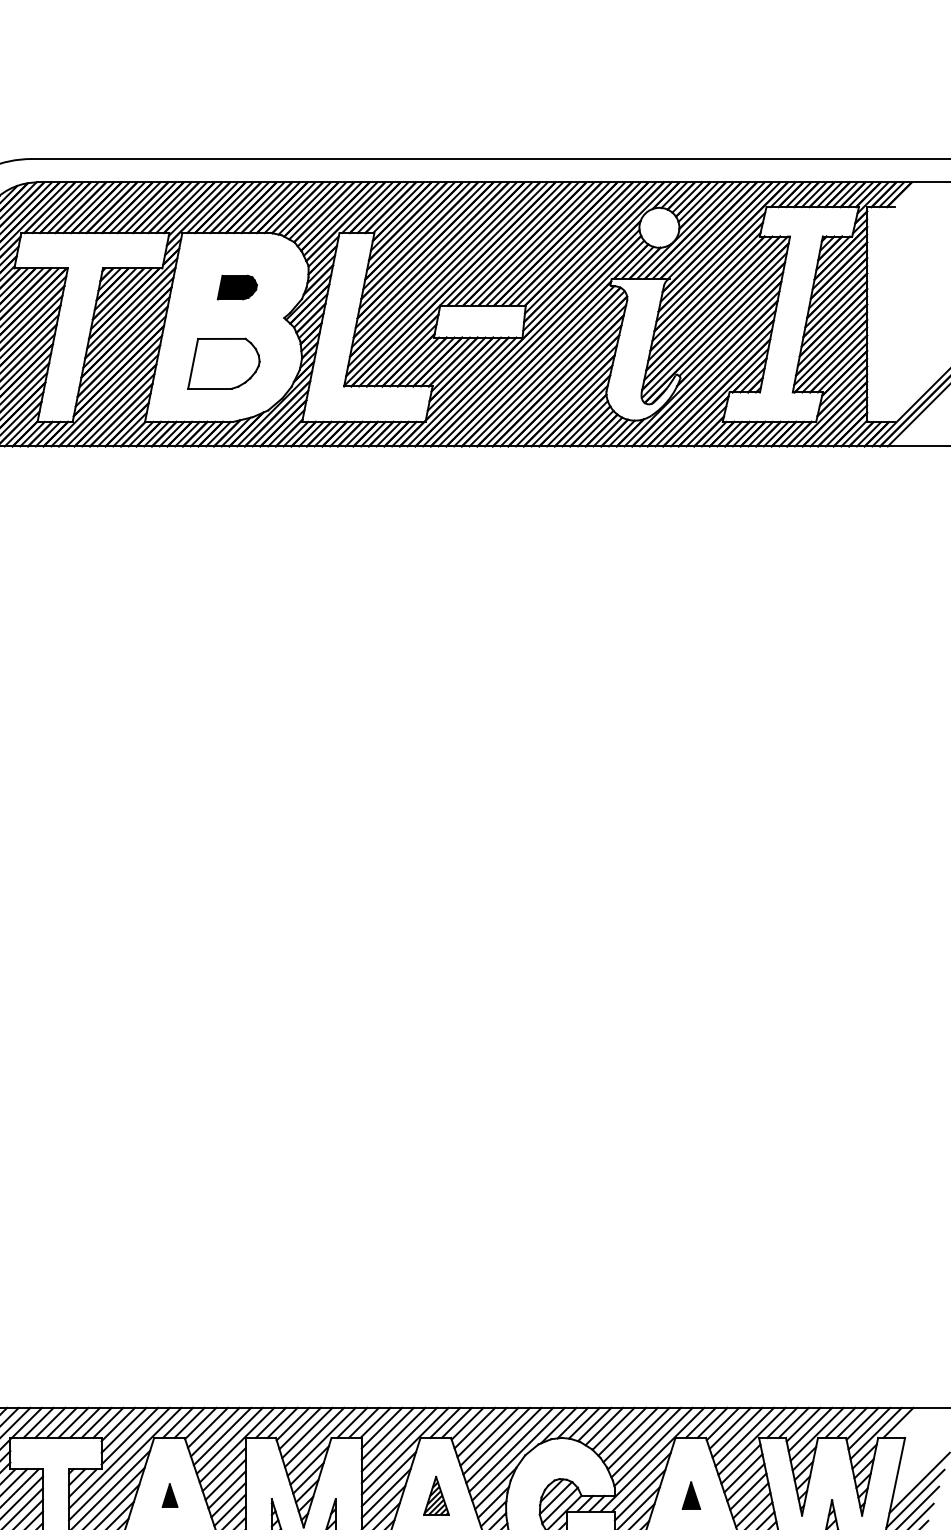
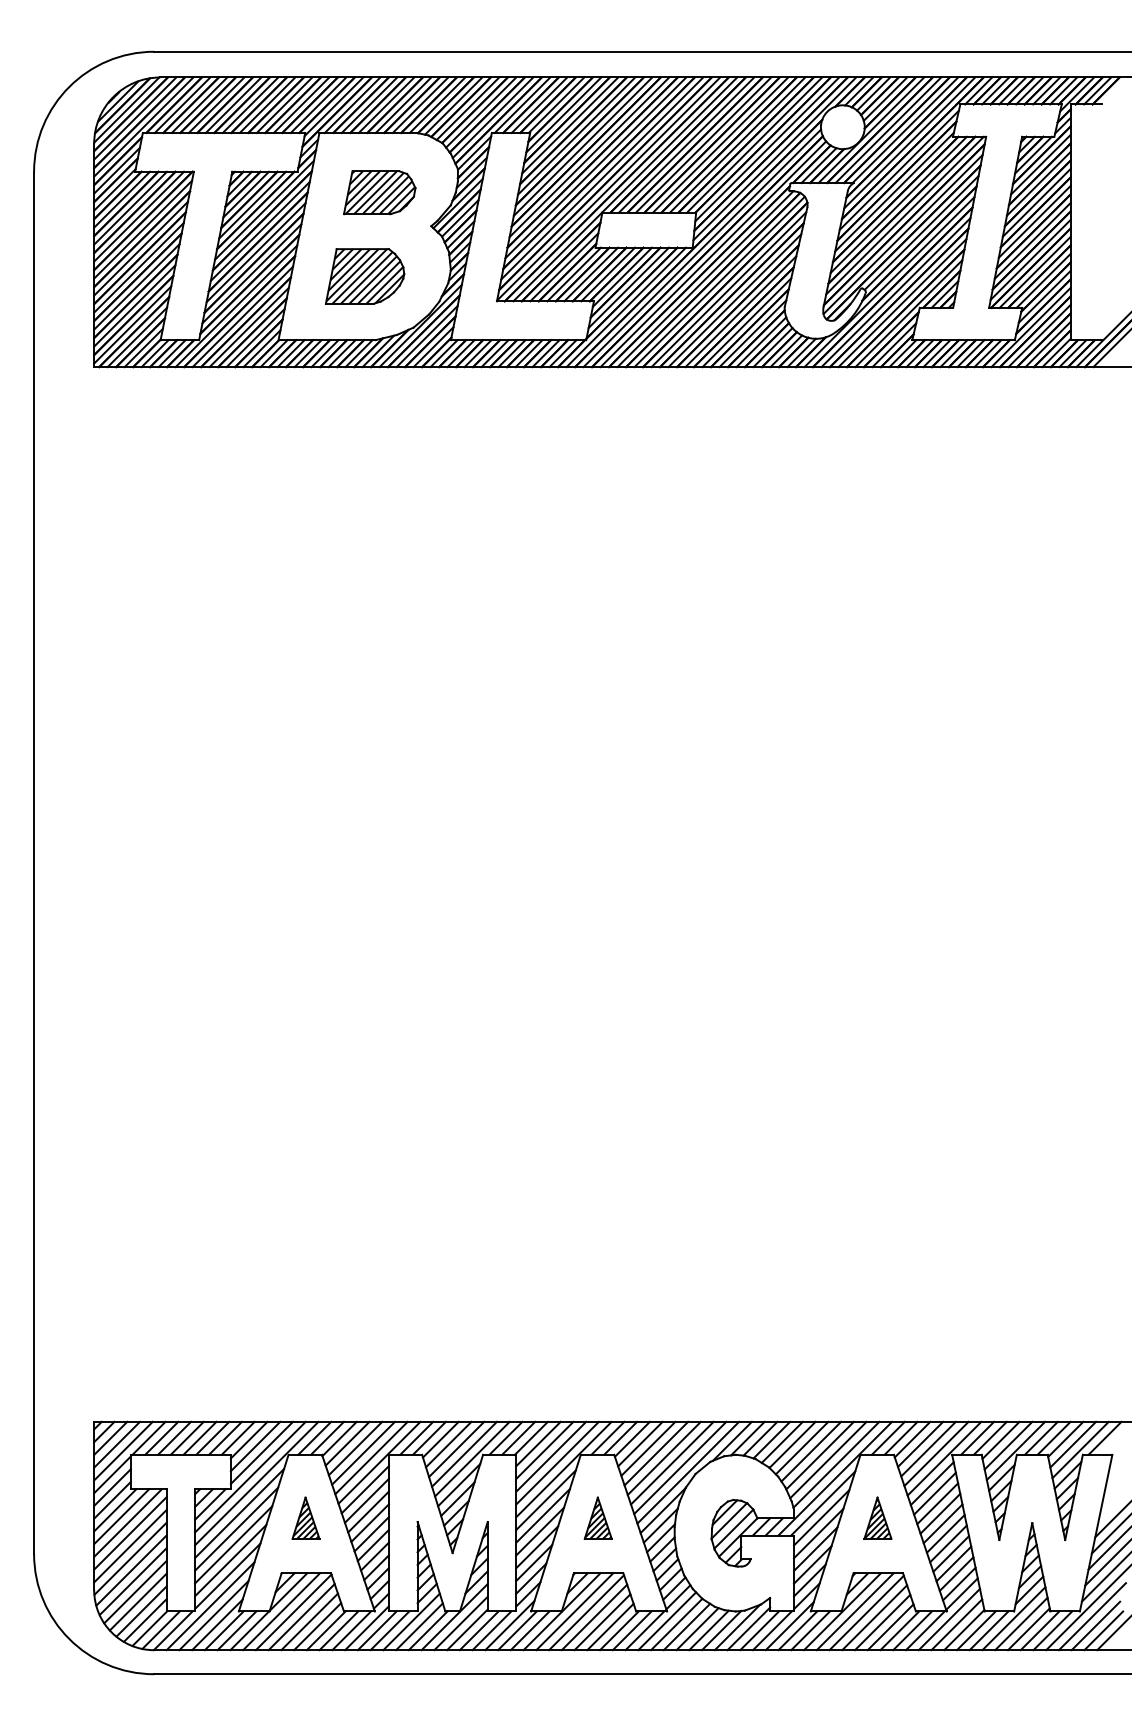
part: (237, 287) -> (379, 192), size x1.67
hatch: (224, 363) -> (365, 276), added
part: (169, 1495) -> (305, 1517), size x1.67
part: (691, 1495) -> (877, 1517), size x1.43

